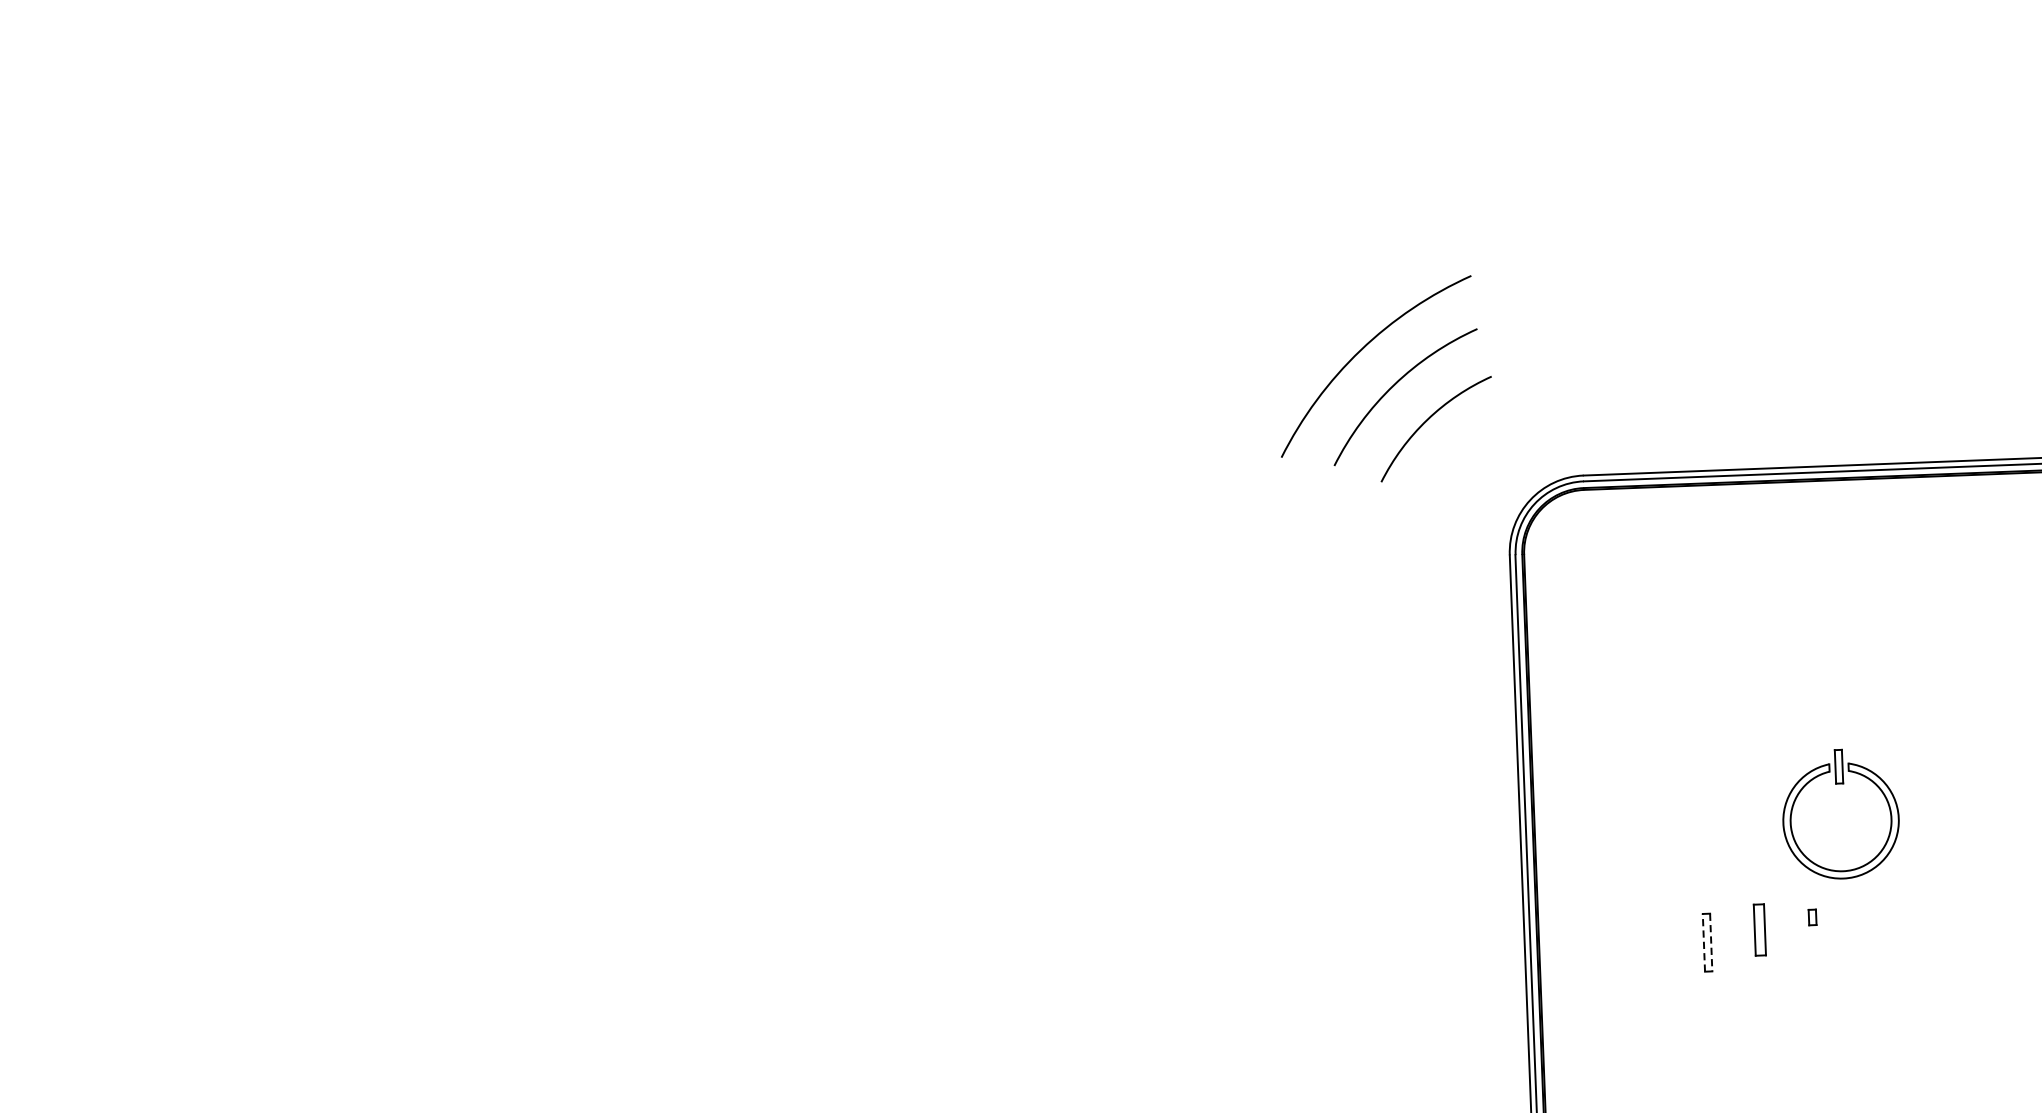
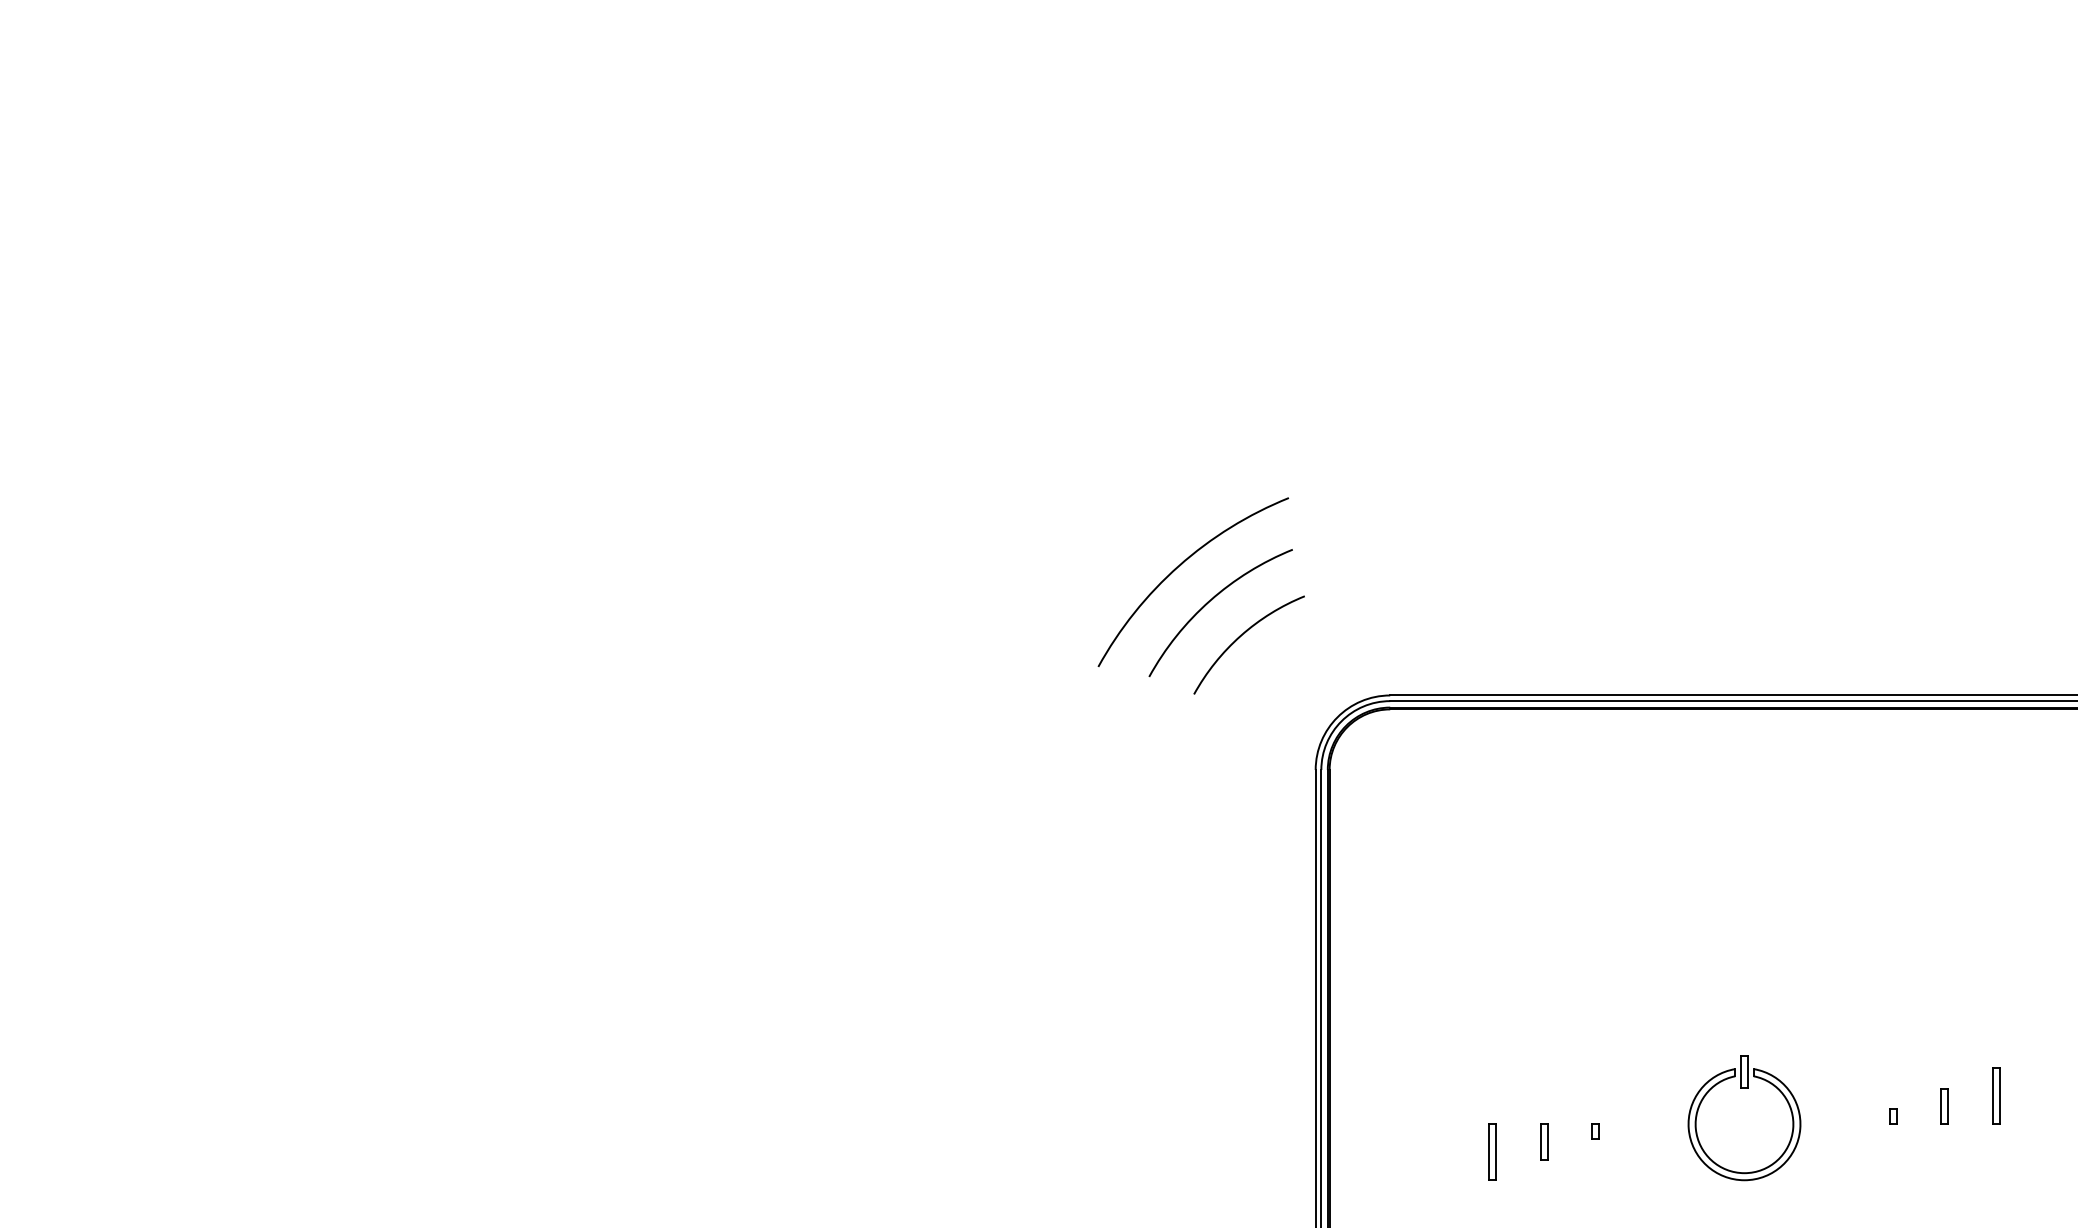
part: (1839, 783) -> (1744, 1088), moved
part: (1760, 929) -> (1544, 1141), size x0.71
line: (1711, 942) -> (1496, 1152), dashed -> solid
line: (1704, 943) -> (1489, 1152), dashed -> solid

